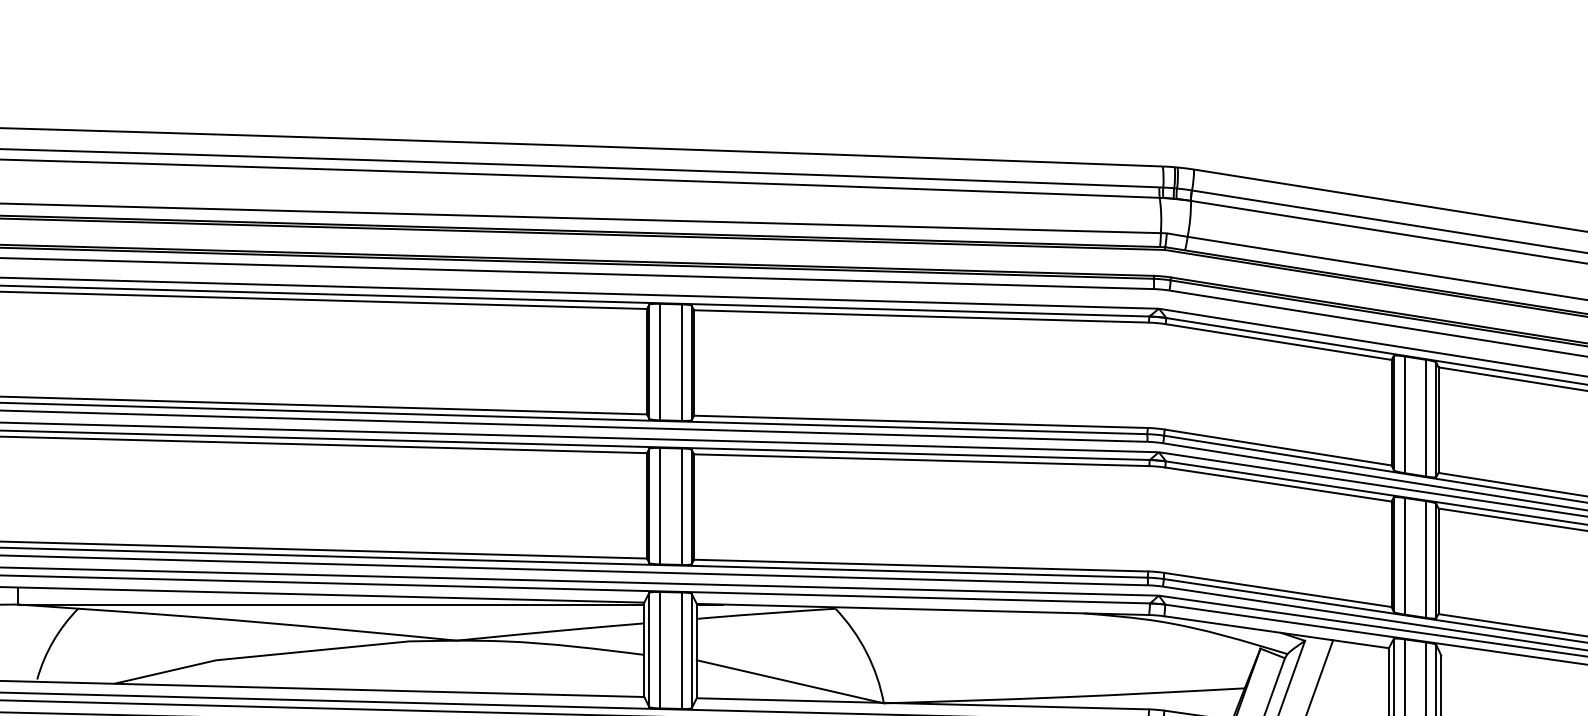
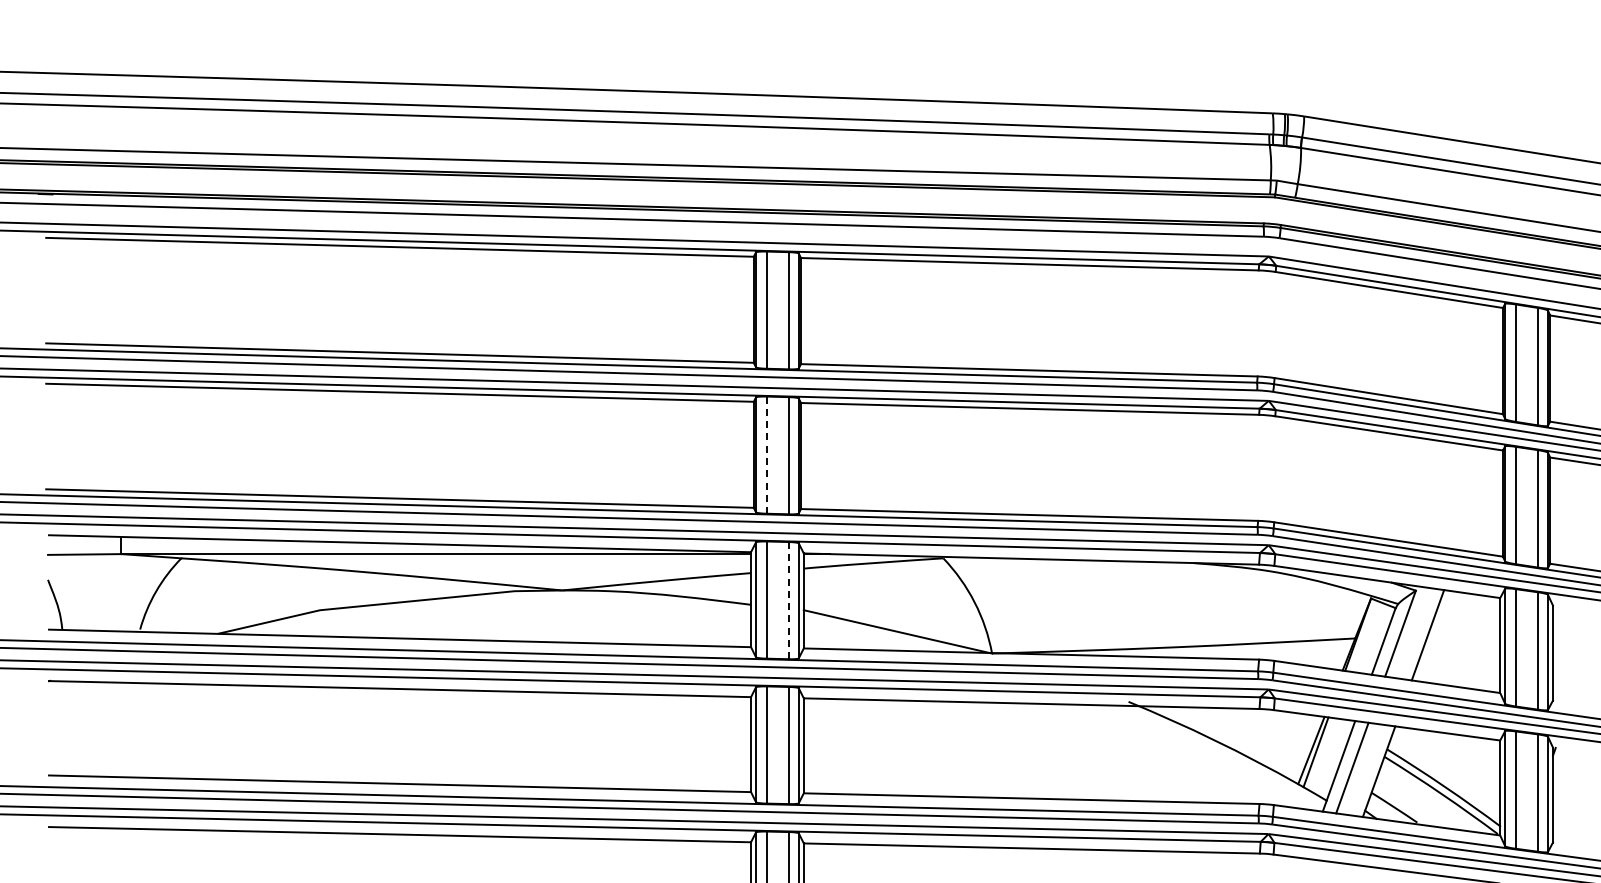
line: (660, 506) -> (767, 455), solid -> dashed
line: (681, 650) -> (788, 600), solid -> dashed

